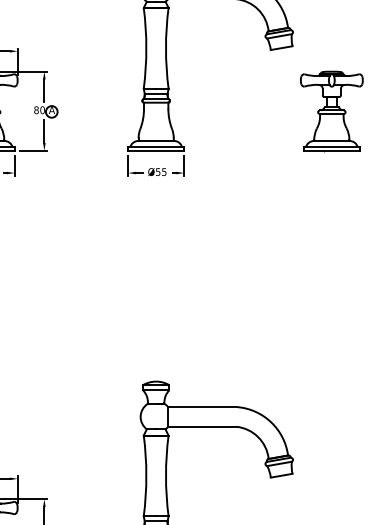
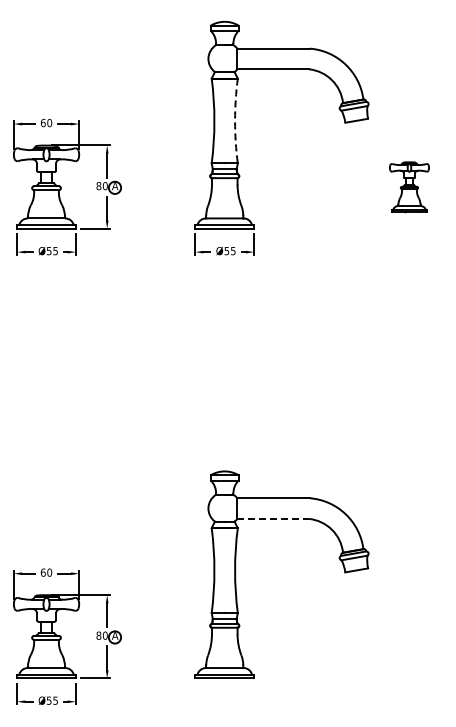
arc: (166, 47) -> (235, 120), solid -> dashed
part: (331, 111) -> (409, 187), size x0.6
line: (202, 426) -> (273, 518), solid -> dashed

